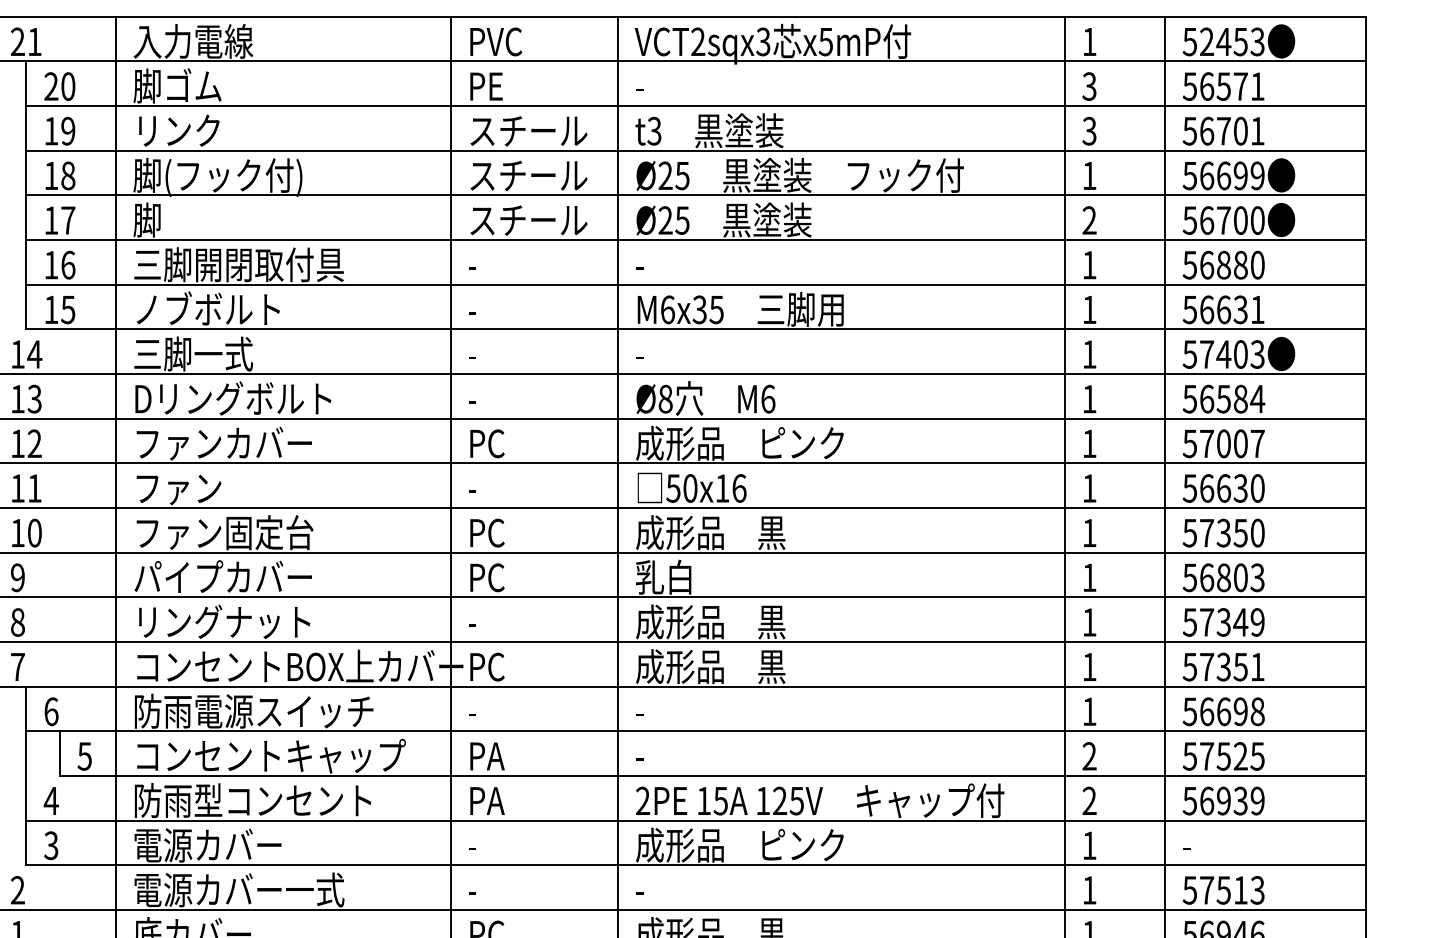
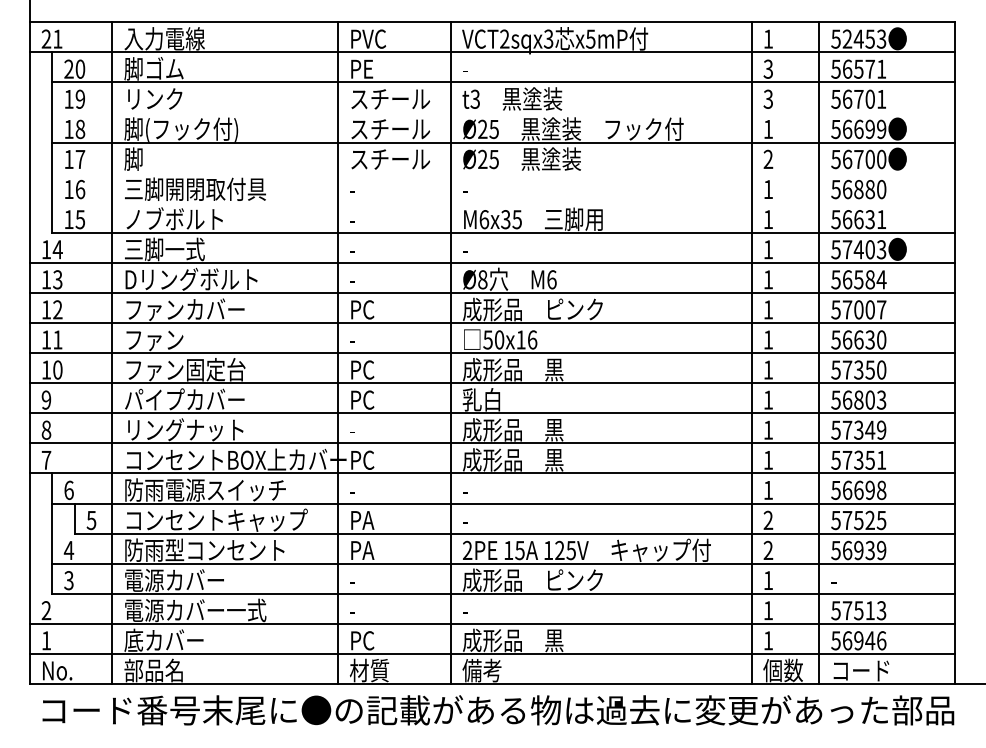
line: (696, 150) -> (503, 112), removed
line: (696, 239) -> (503, 172), removed
line: (696, 284) -> (503, 202), removed

